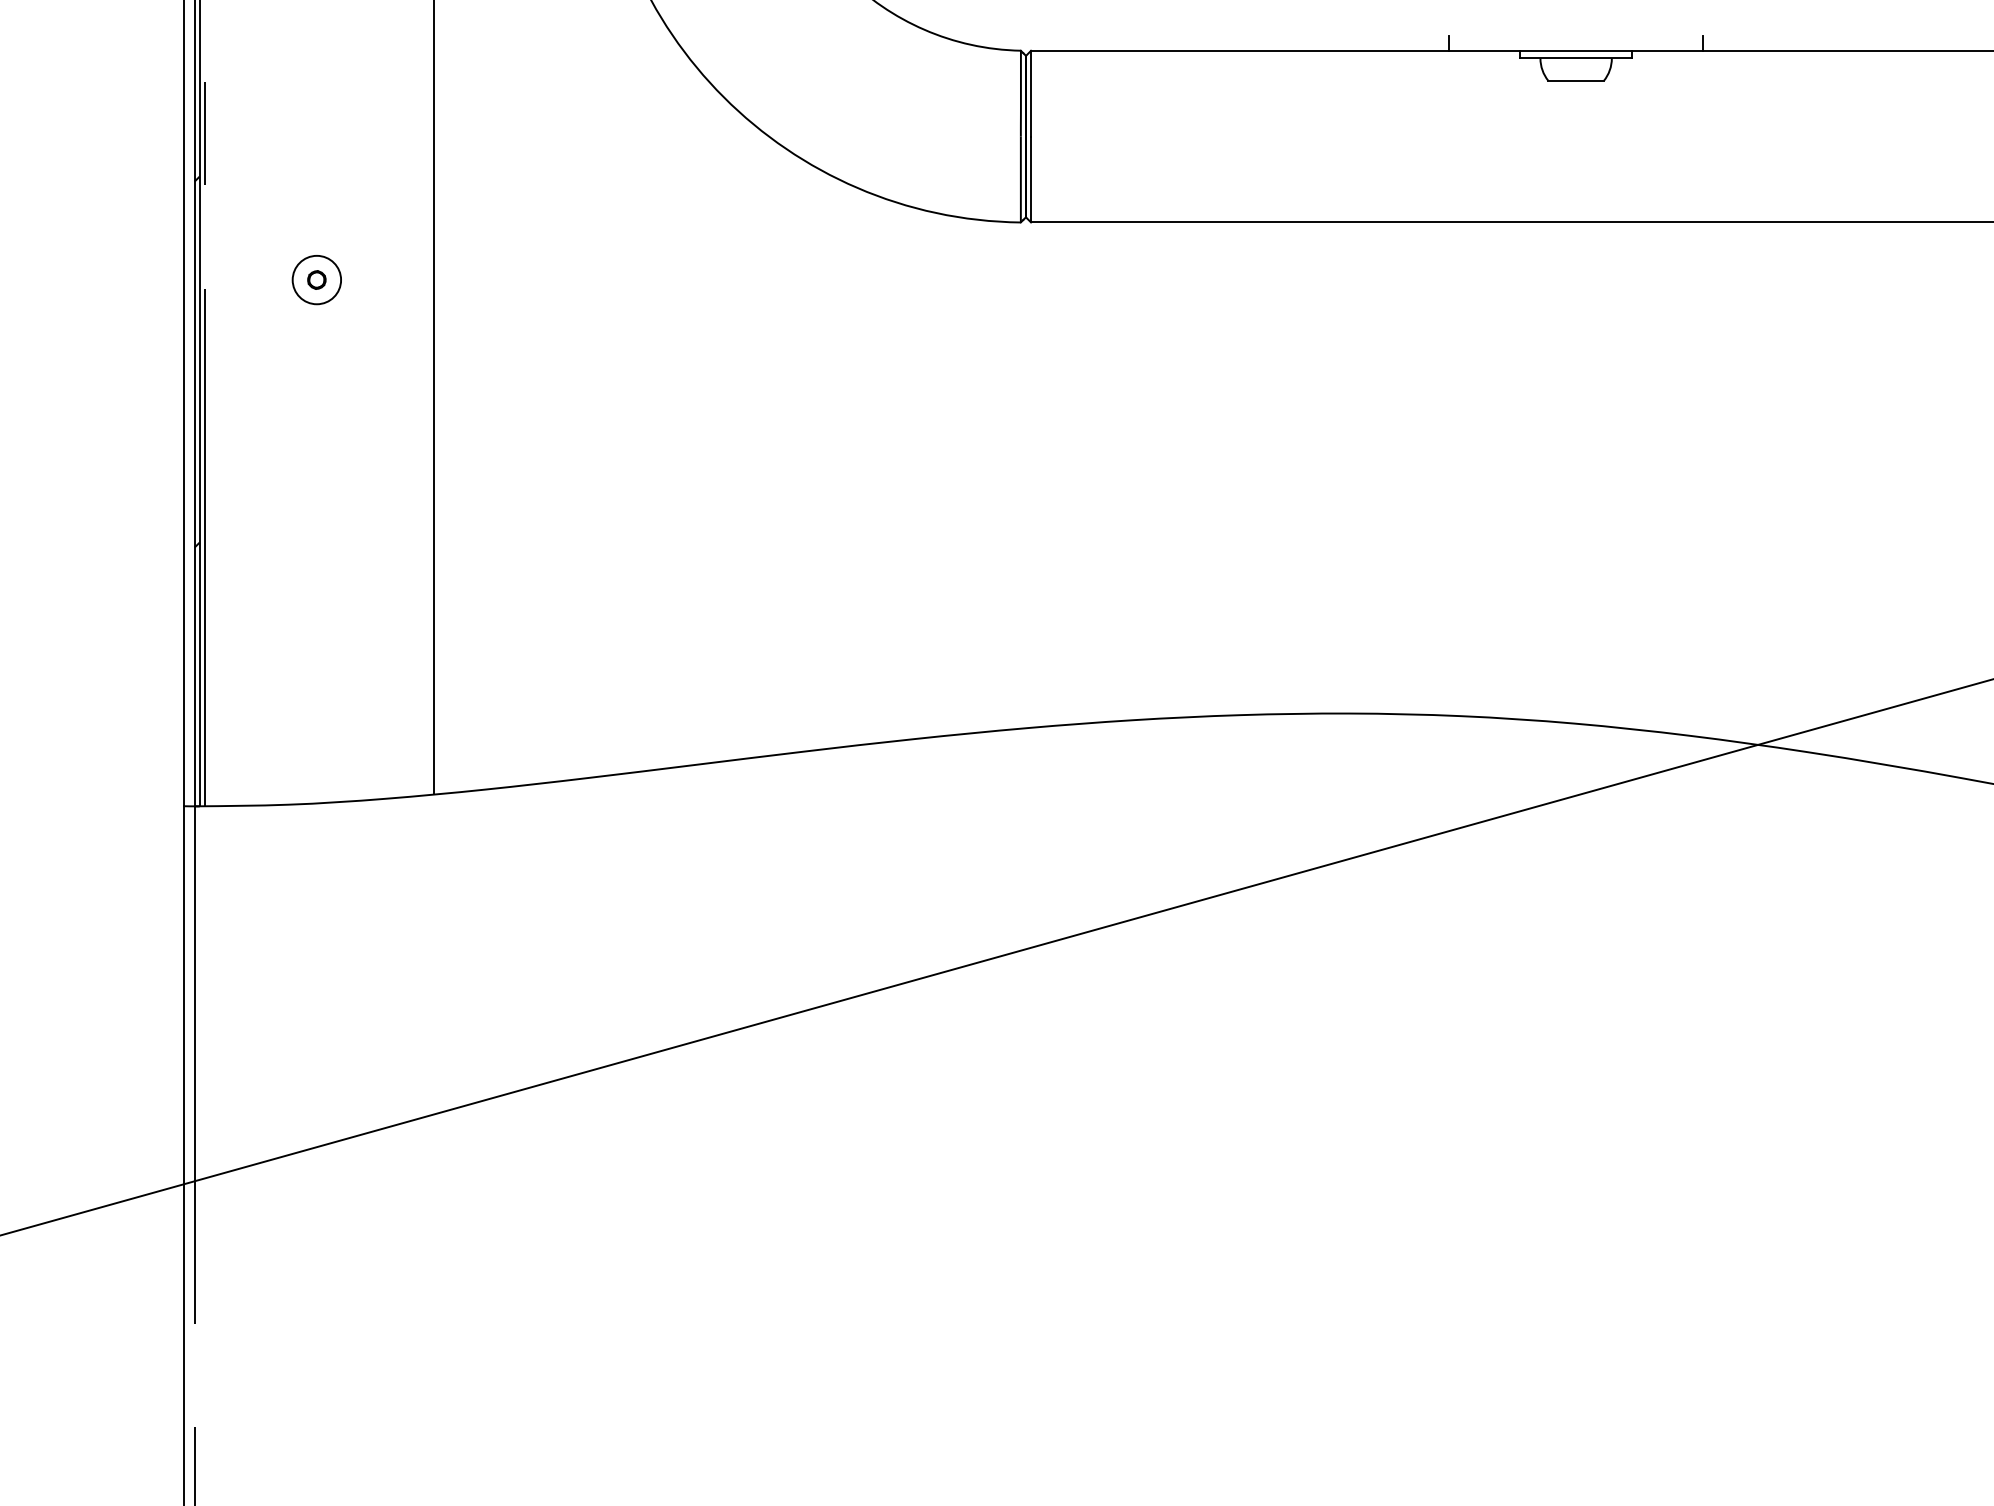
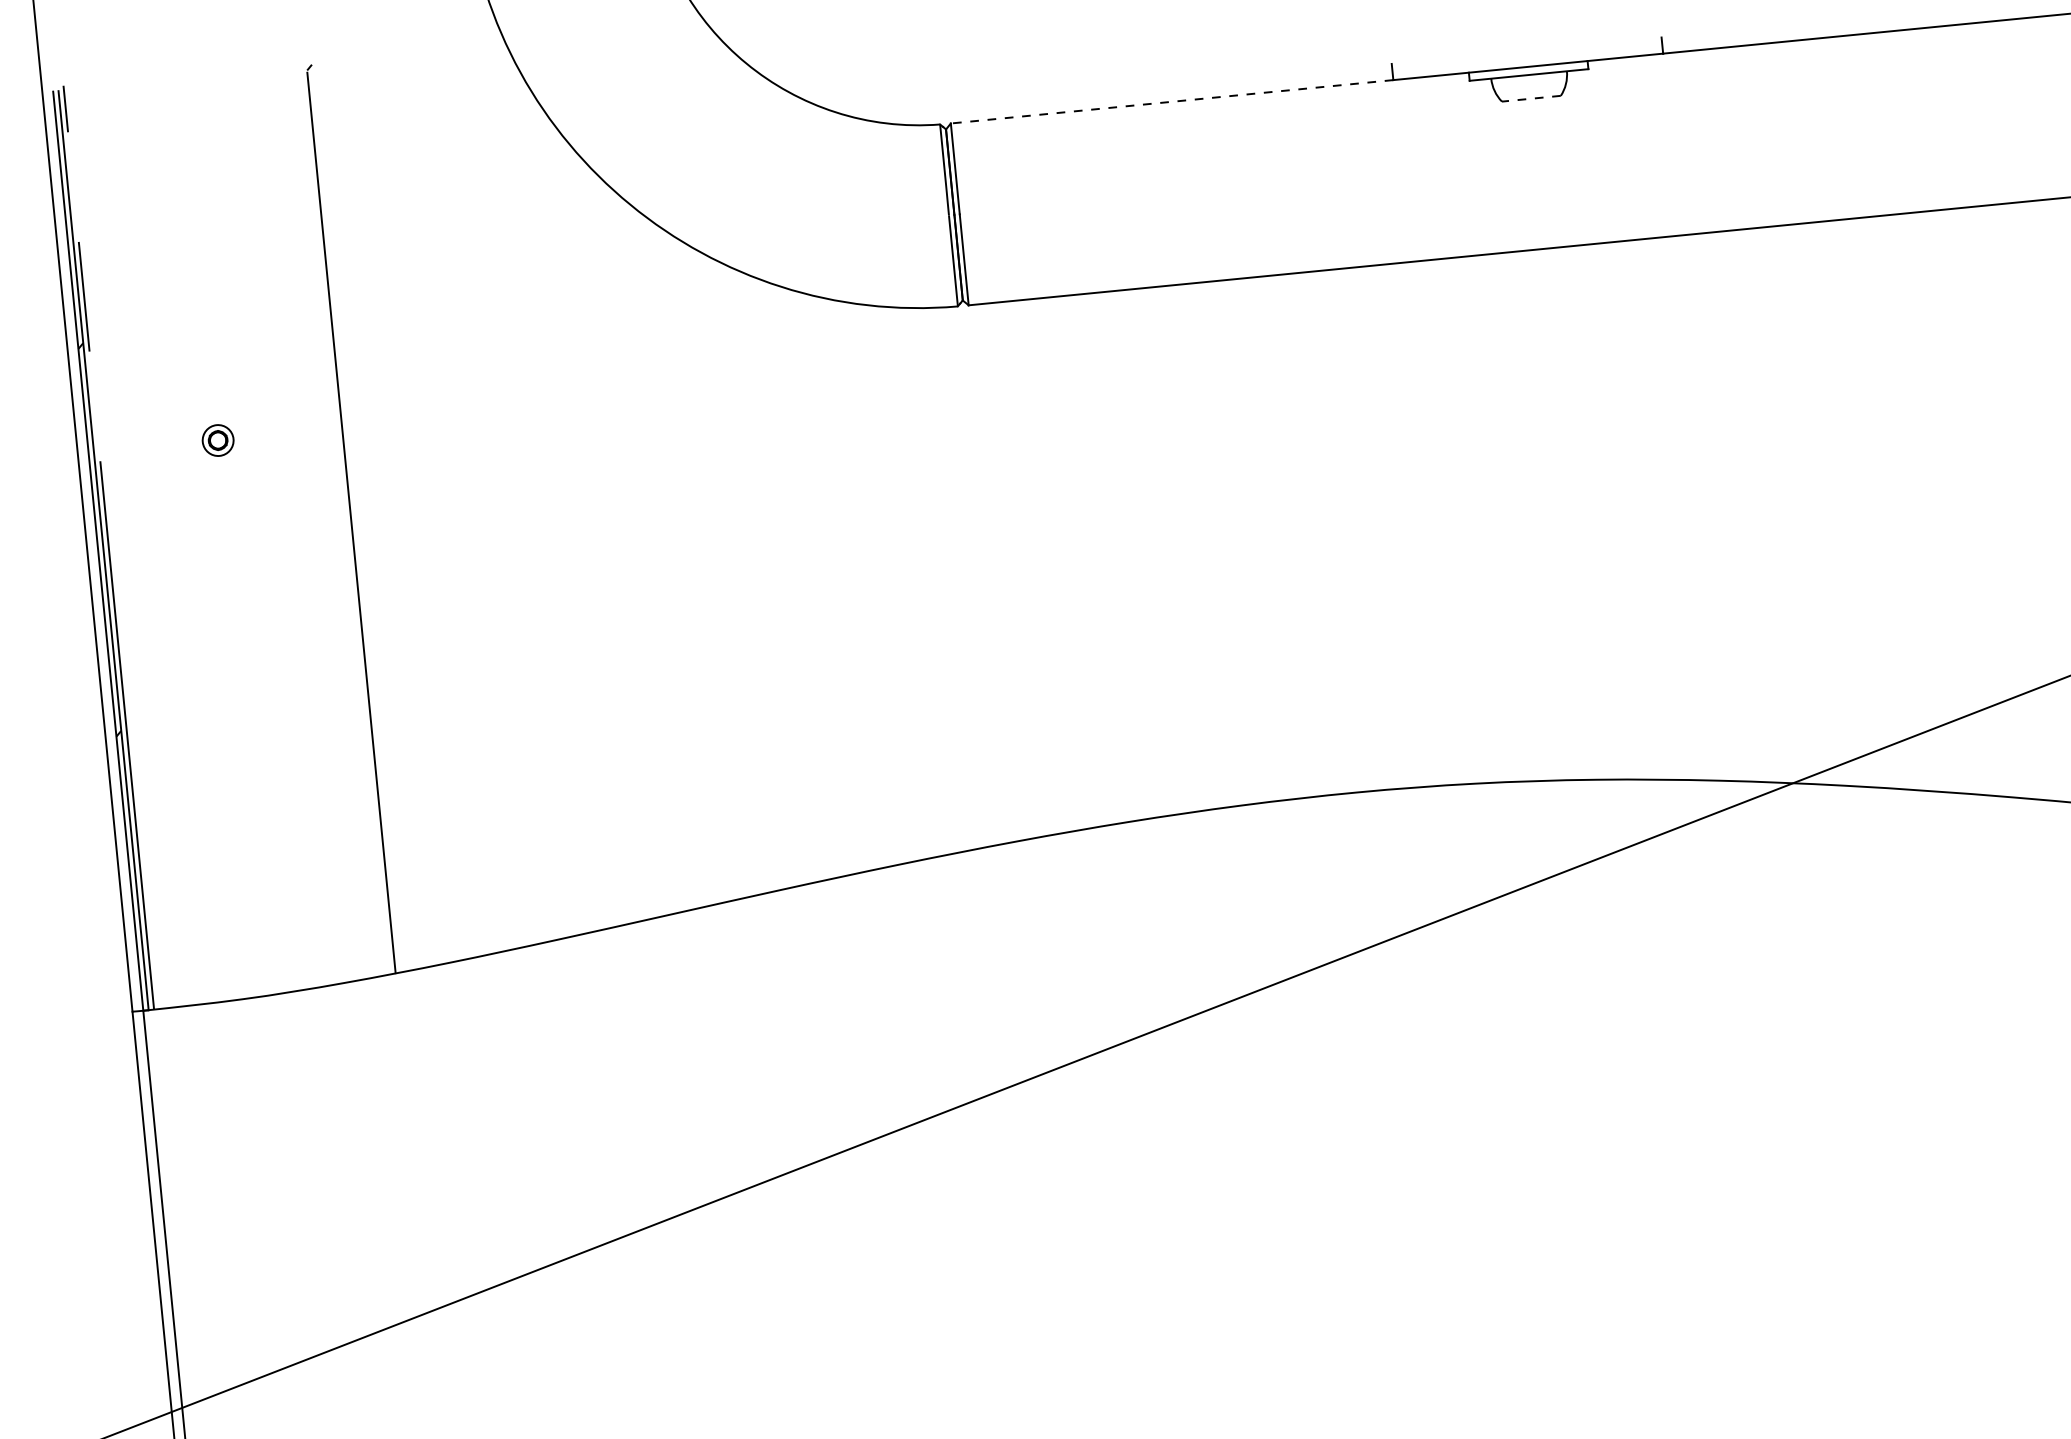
line: (1239, 50) -> (1171, 101), solid -> dashed
line: (1576, 80) -> (1531, 98), solid -> dashed
circle: (316, 279) -> (217, 439), size x0.6

